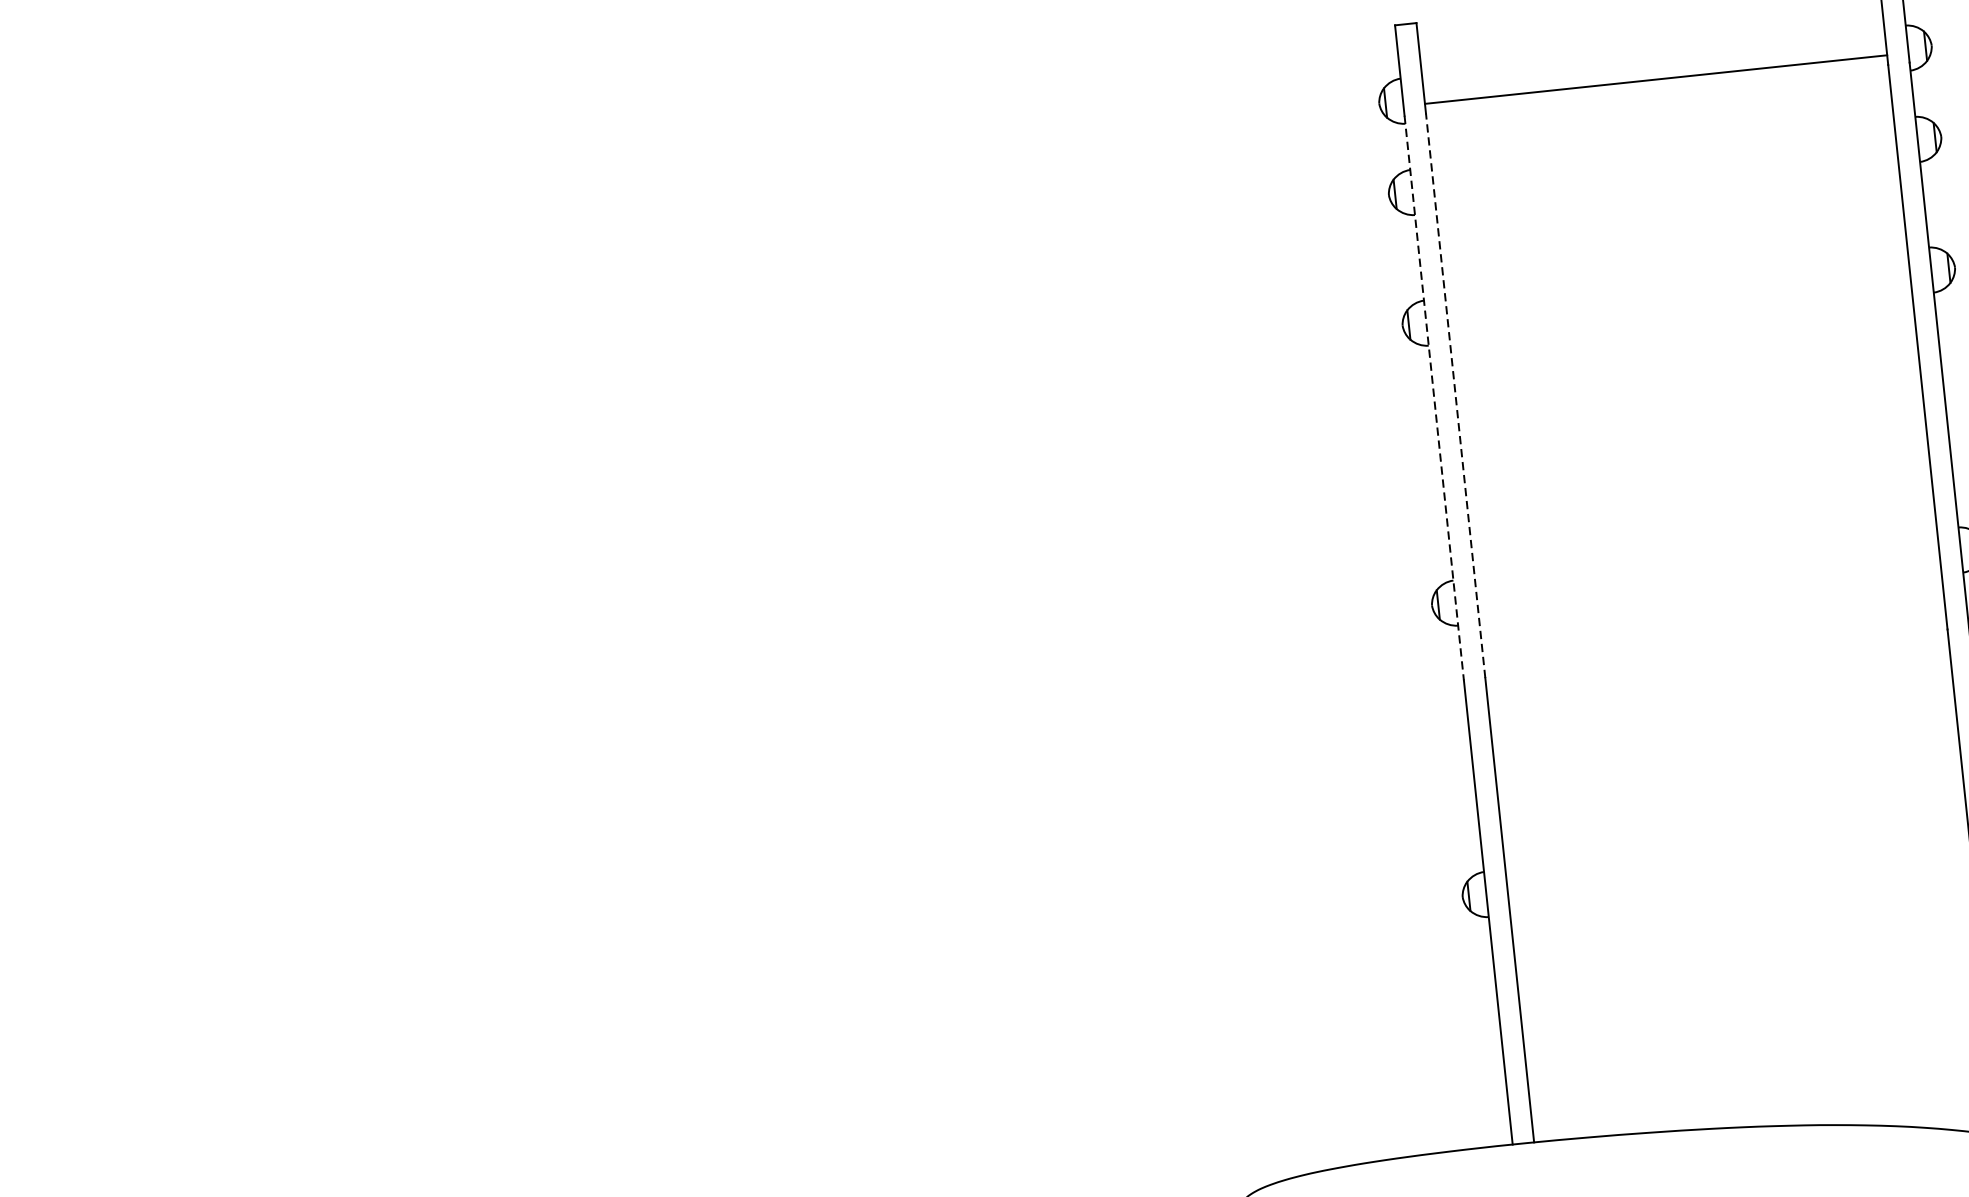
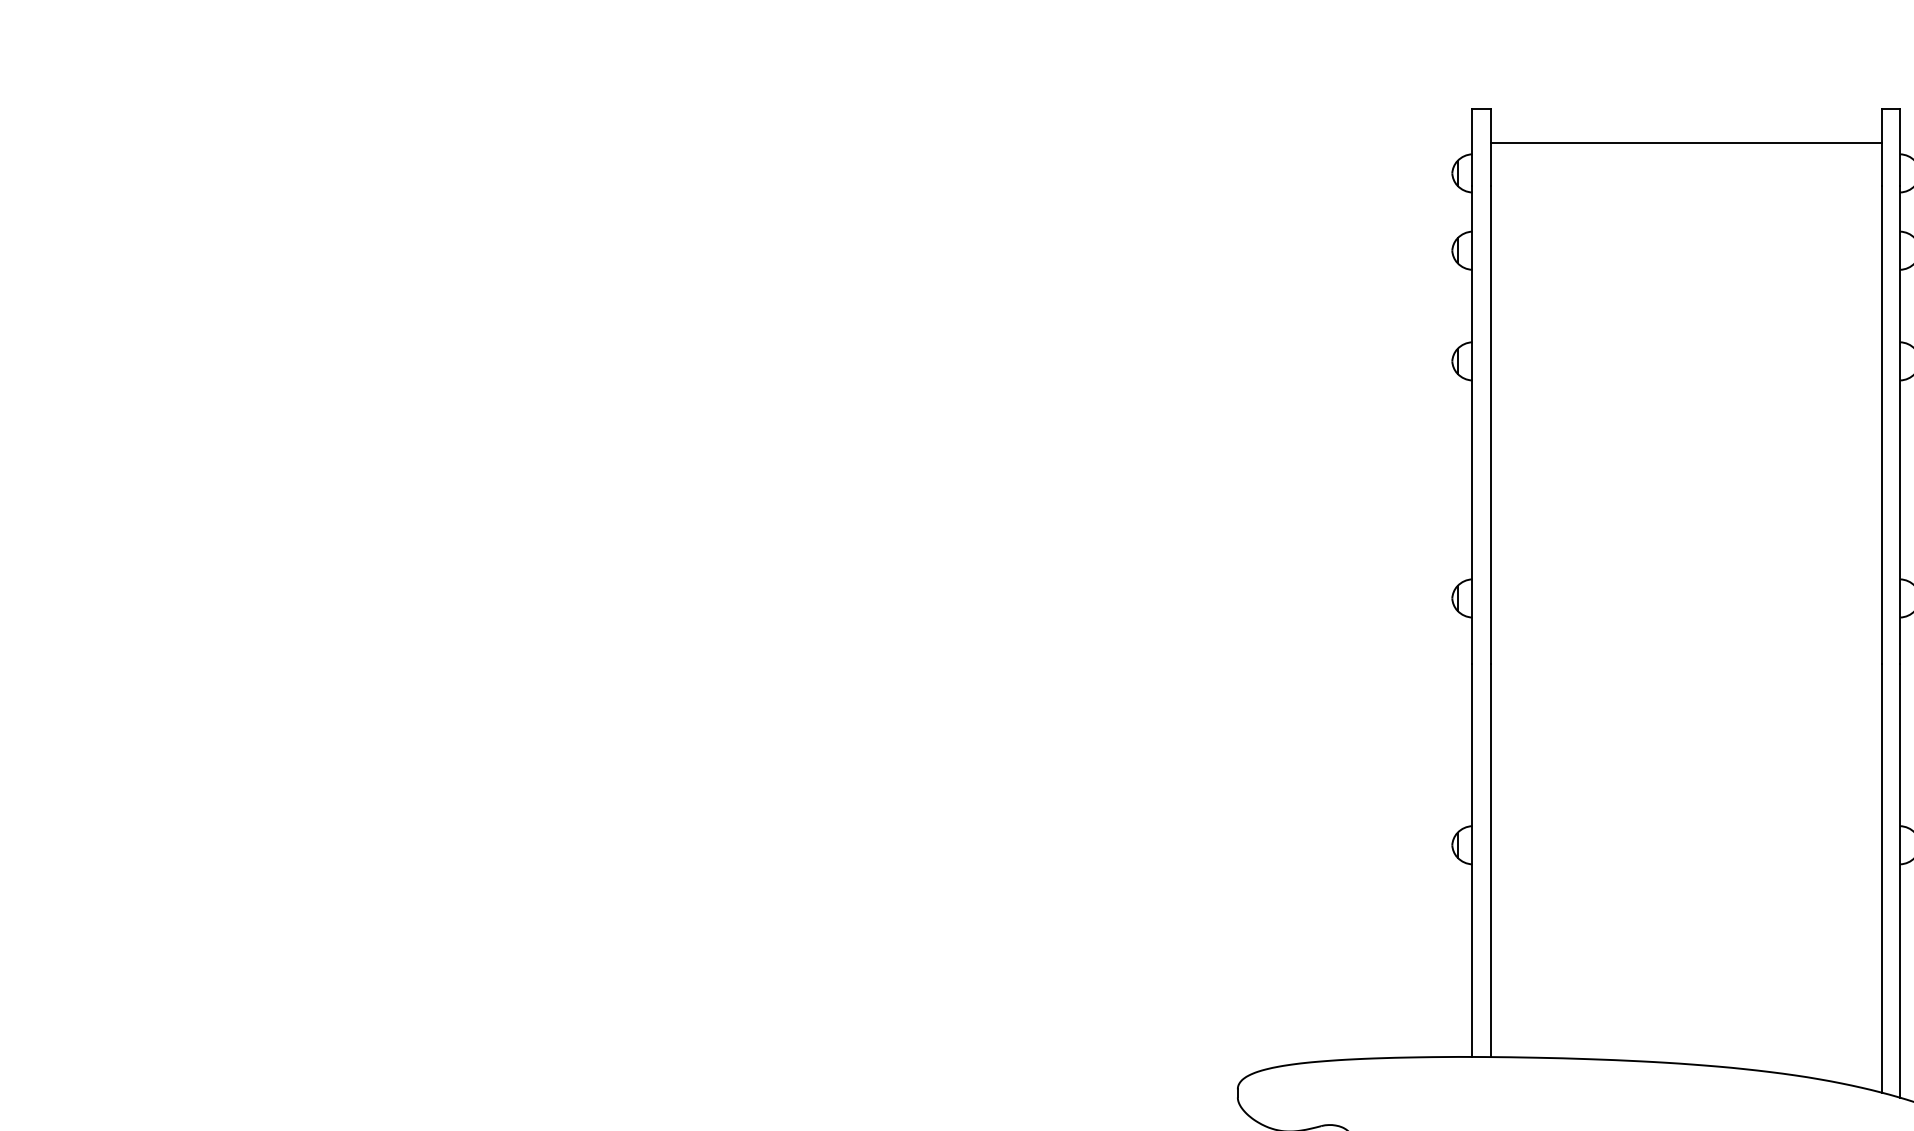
line: (1656, 79) -> (1686, 142), moved
line: (1455, 395) -> (1490, 424), dashed -> solid
line: (1434, 398) -> (1472, 425), dashed -> solid

